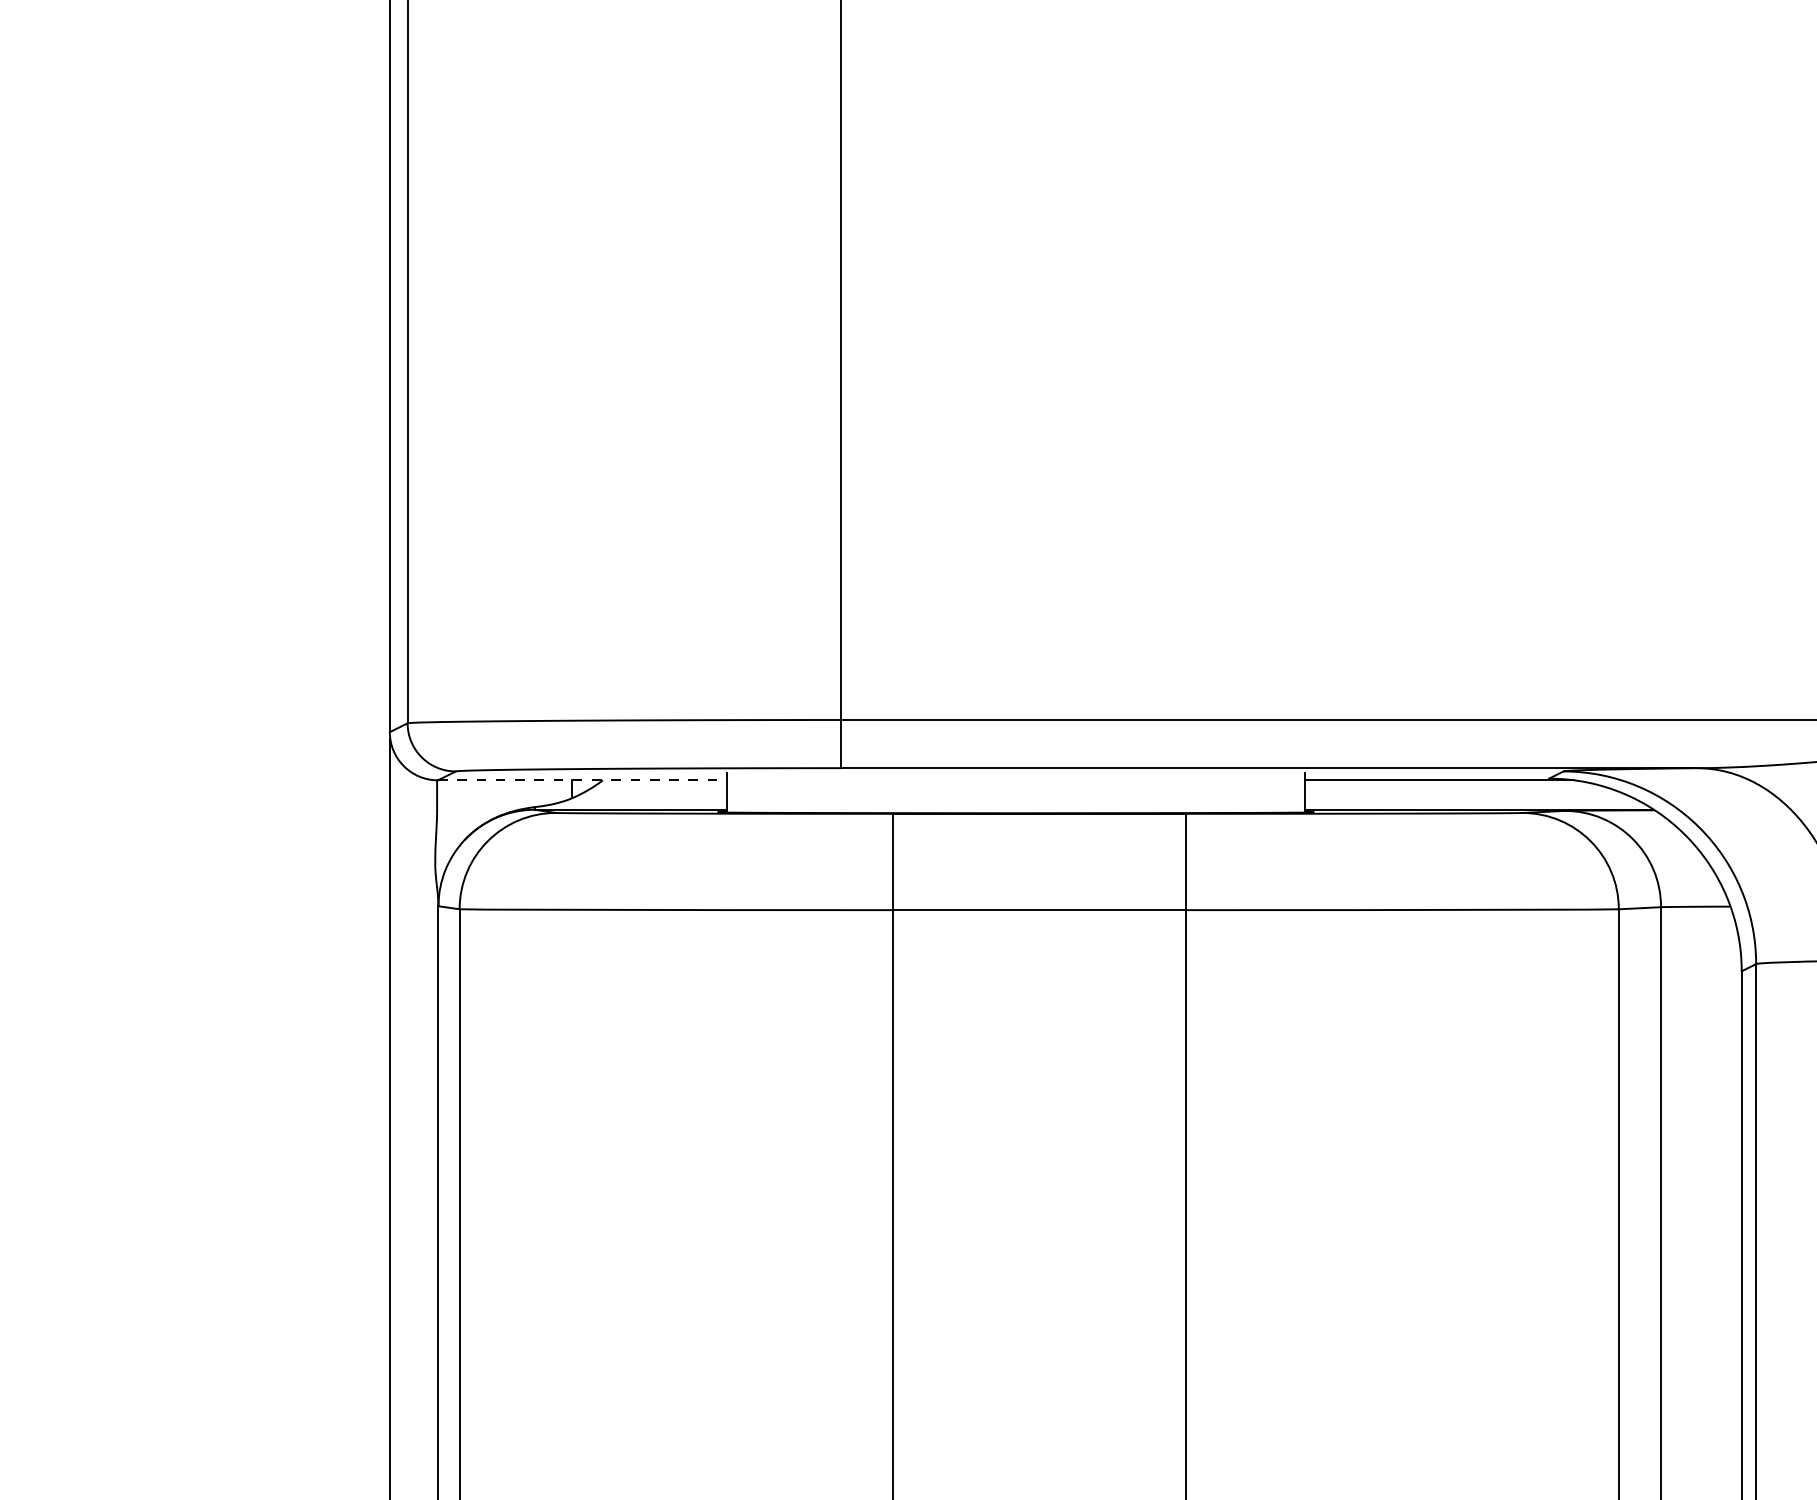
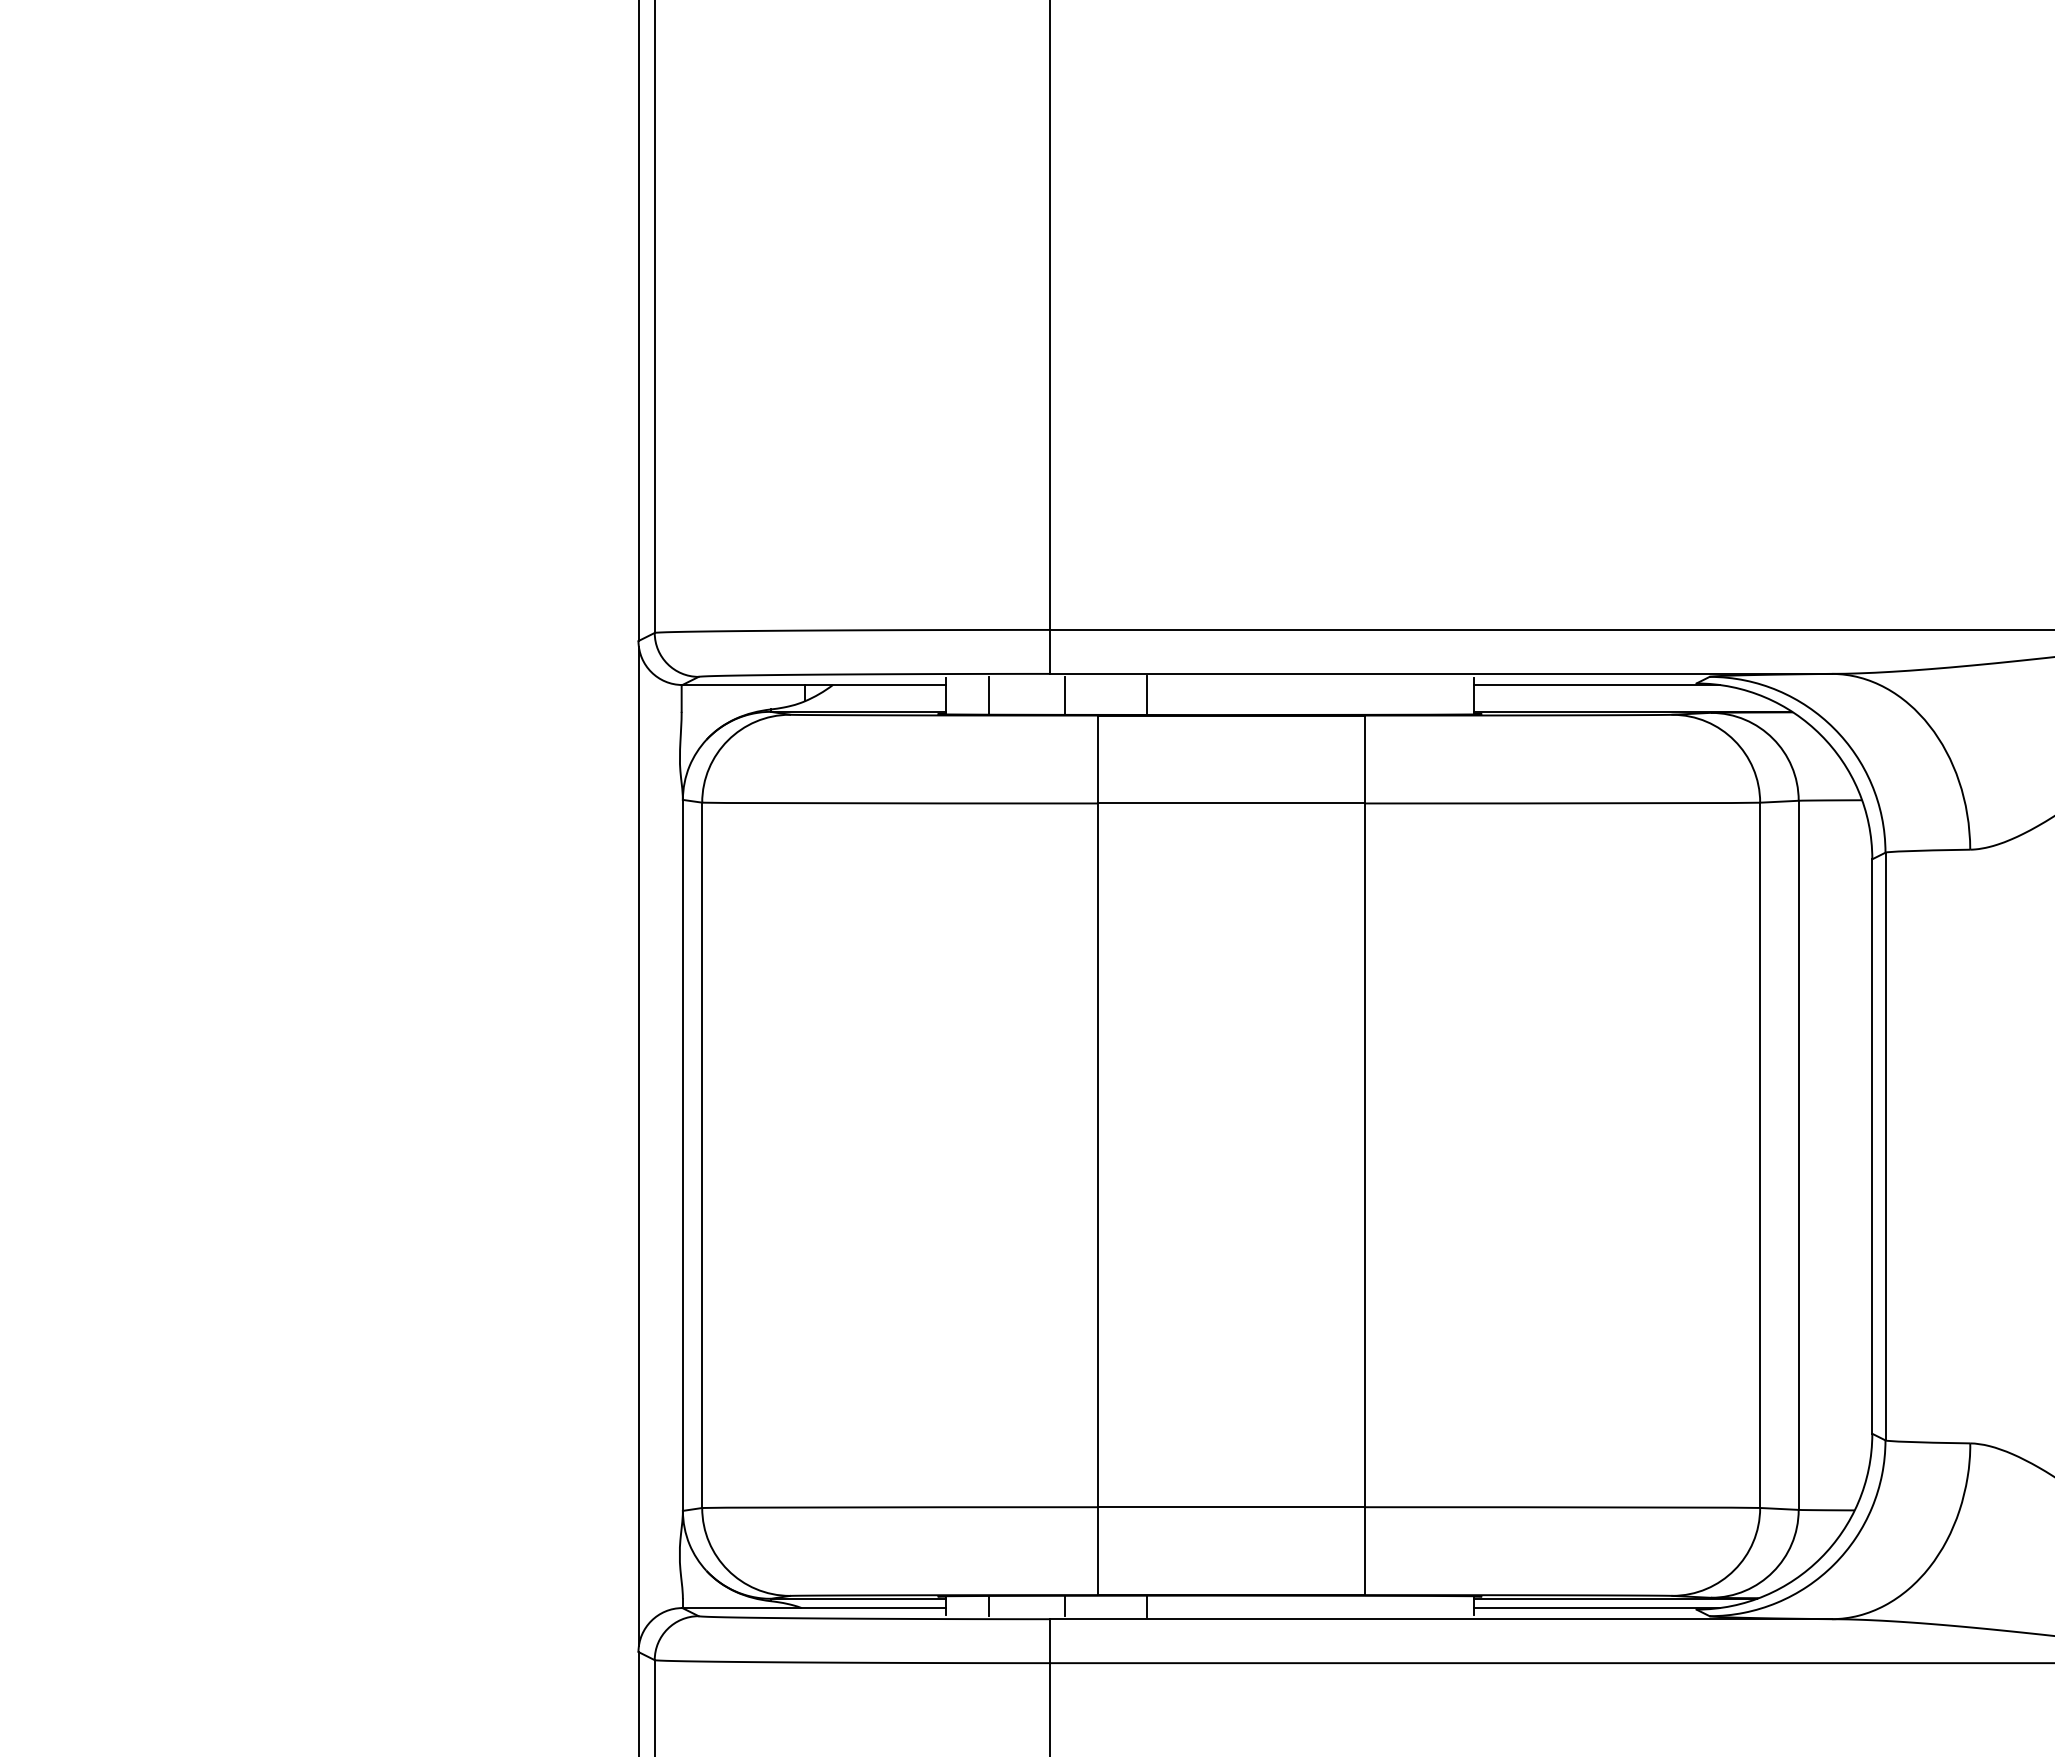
line: (582, 780) -> (814, 685), dashed -> solid
line: (774, 791) -> (989, 695), added
line: (857, 791) -> (1065, 695), added
line: (946, 791) -> (1146, 695), added

